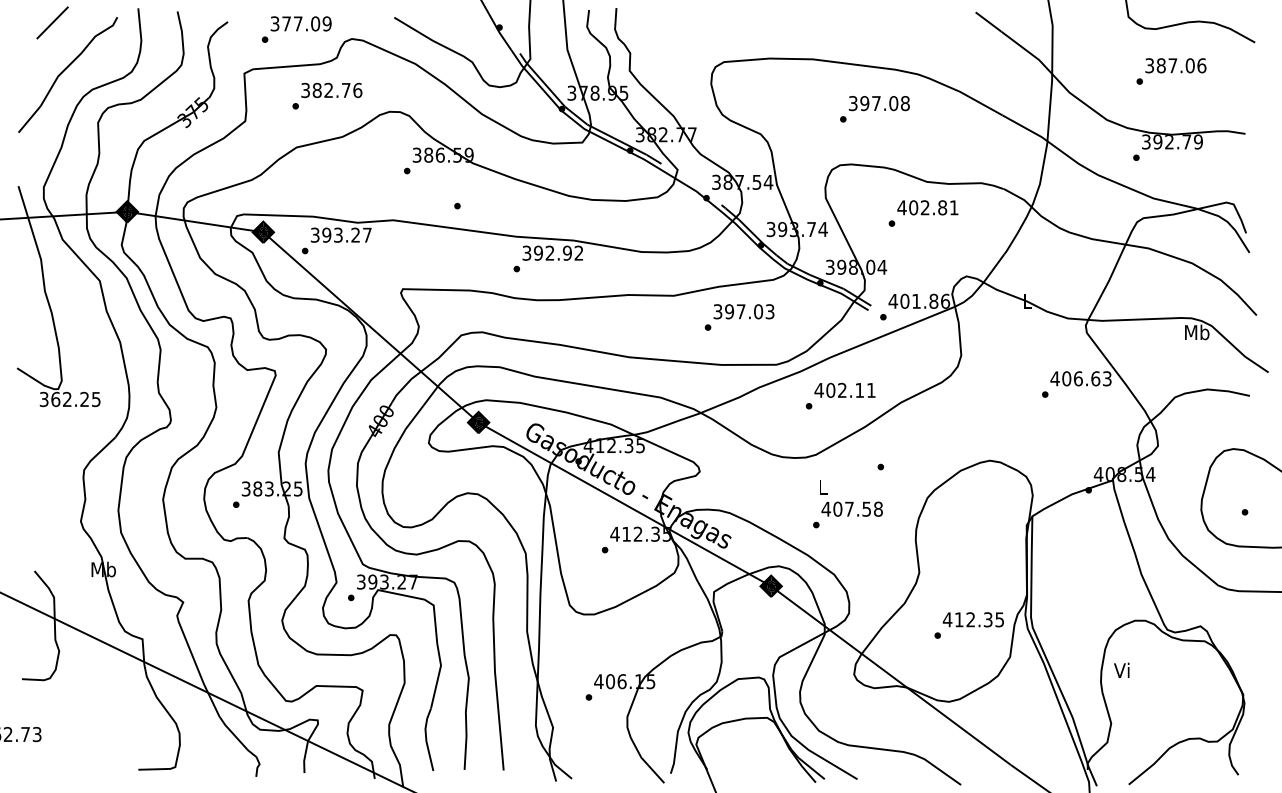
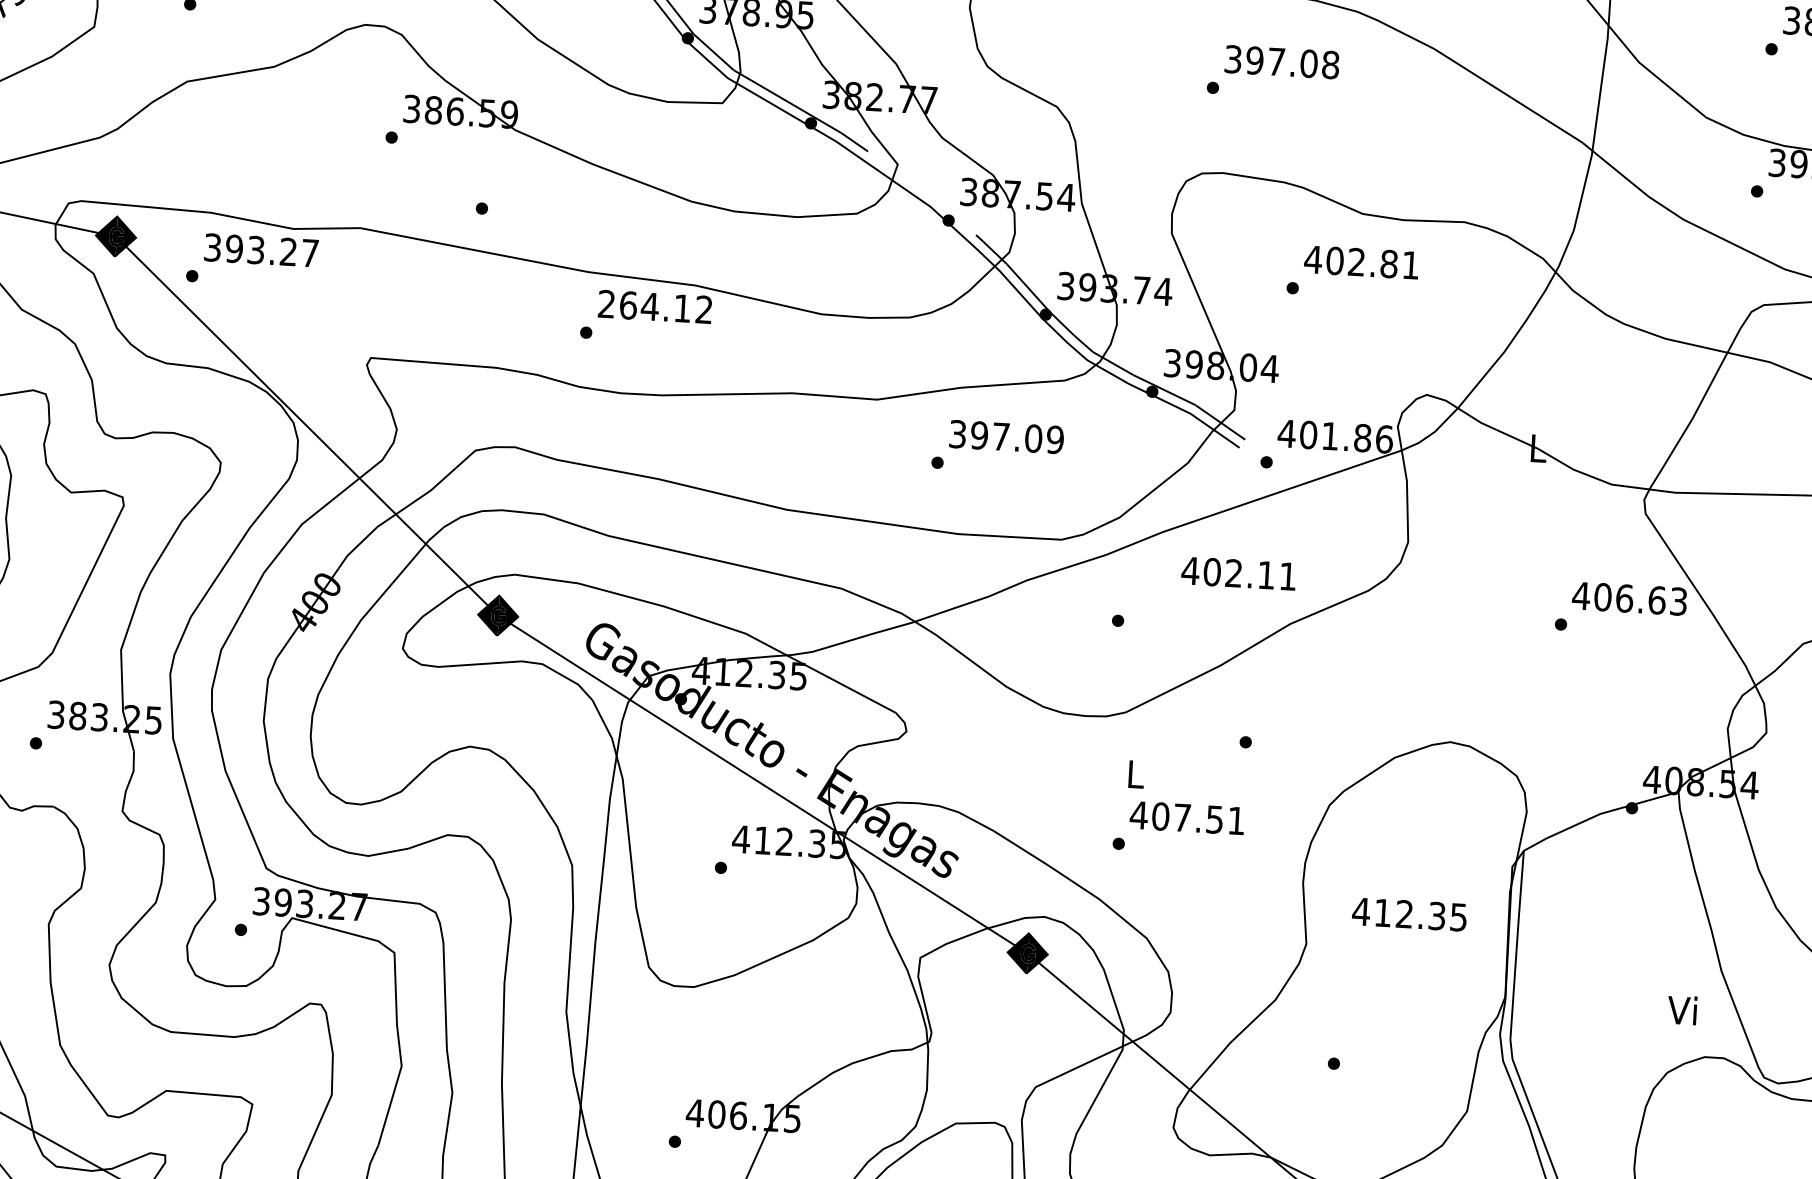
text: (546, 252) -> (643, 304), 392.92 -> 264.12
text: (769, 311) -> (1054, 439), 397.03 -> 397.09
text: (844, 389) -> (1237, 571), moved
text: (878, 508) -> (1236, 819), 407.58 -> 407.51
text: (972, 619) -> (1407, 913), moved
text: (1121, 669) -> (1681, 1008), moved

